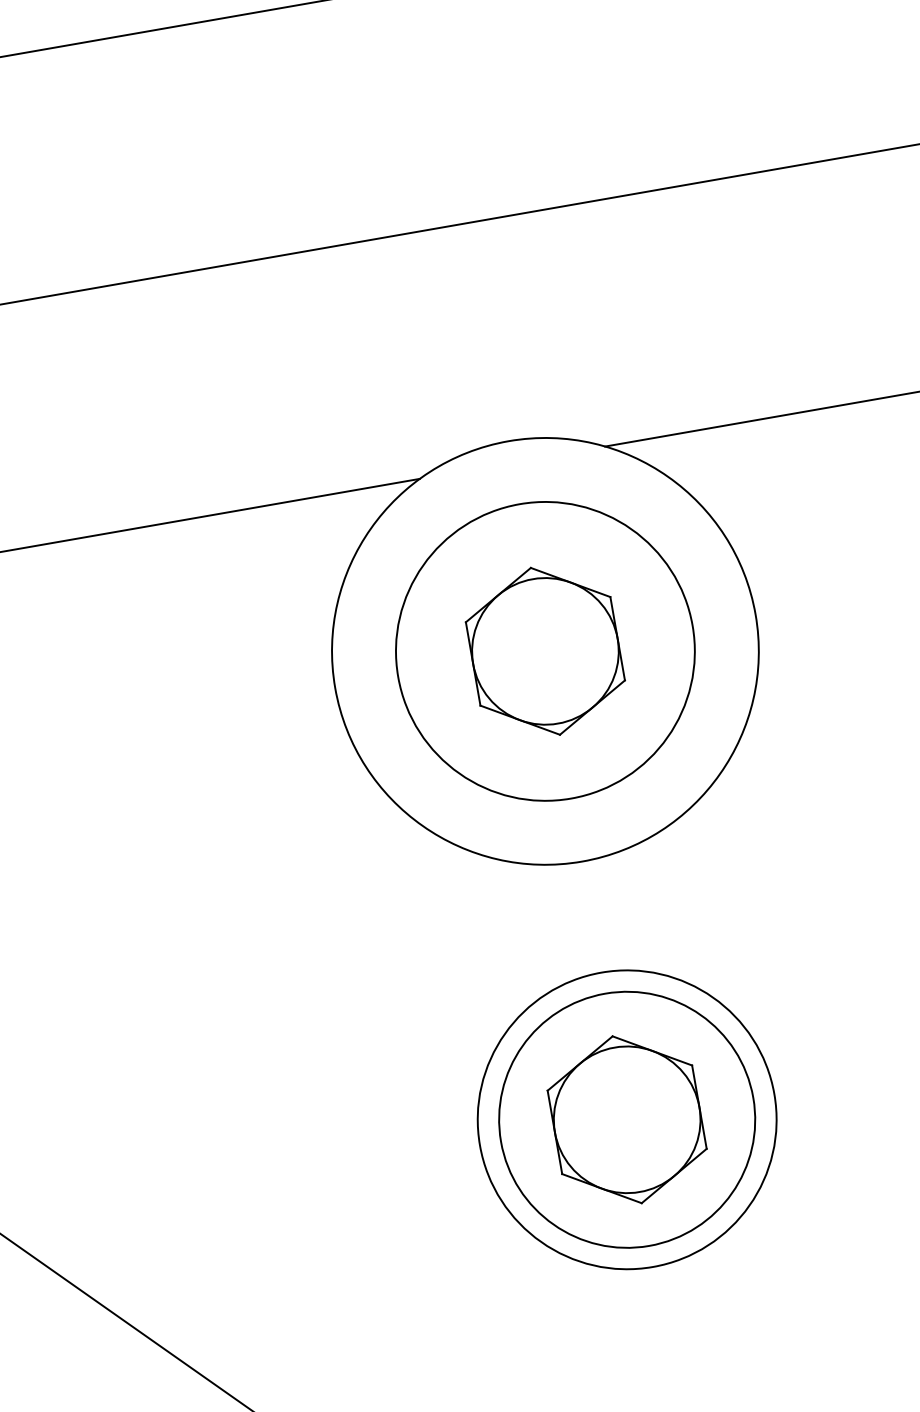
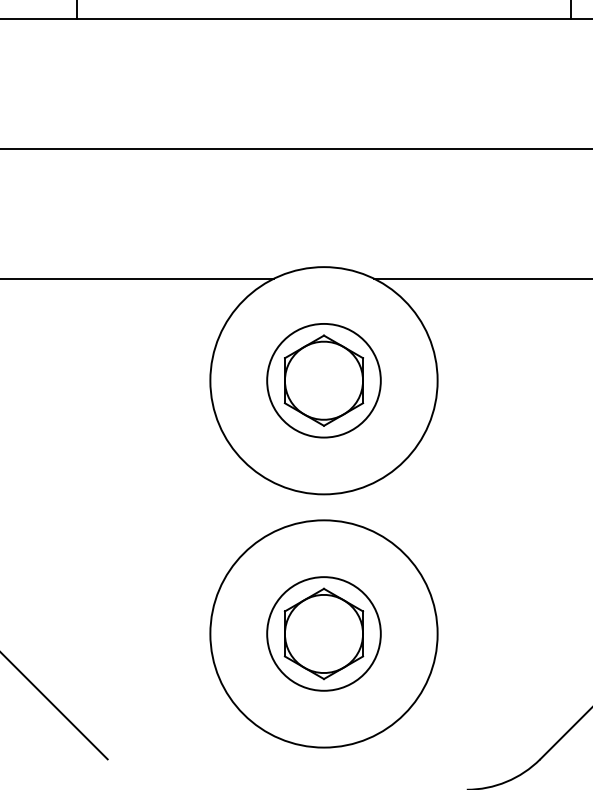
circle: (544, 651) -> (323, 380), size x0.71
circle: (626, 1119) -> (323, 633), size x0.71
circle: (626, 1119) -> (323, 633), size x1.67

